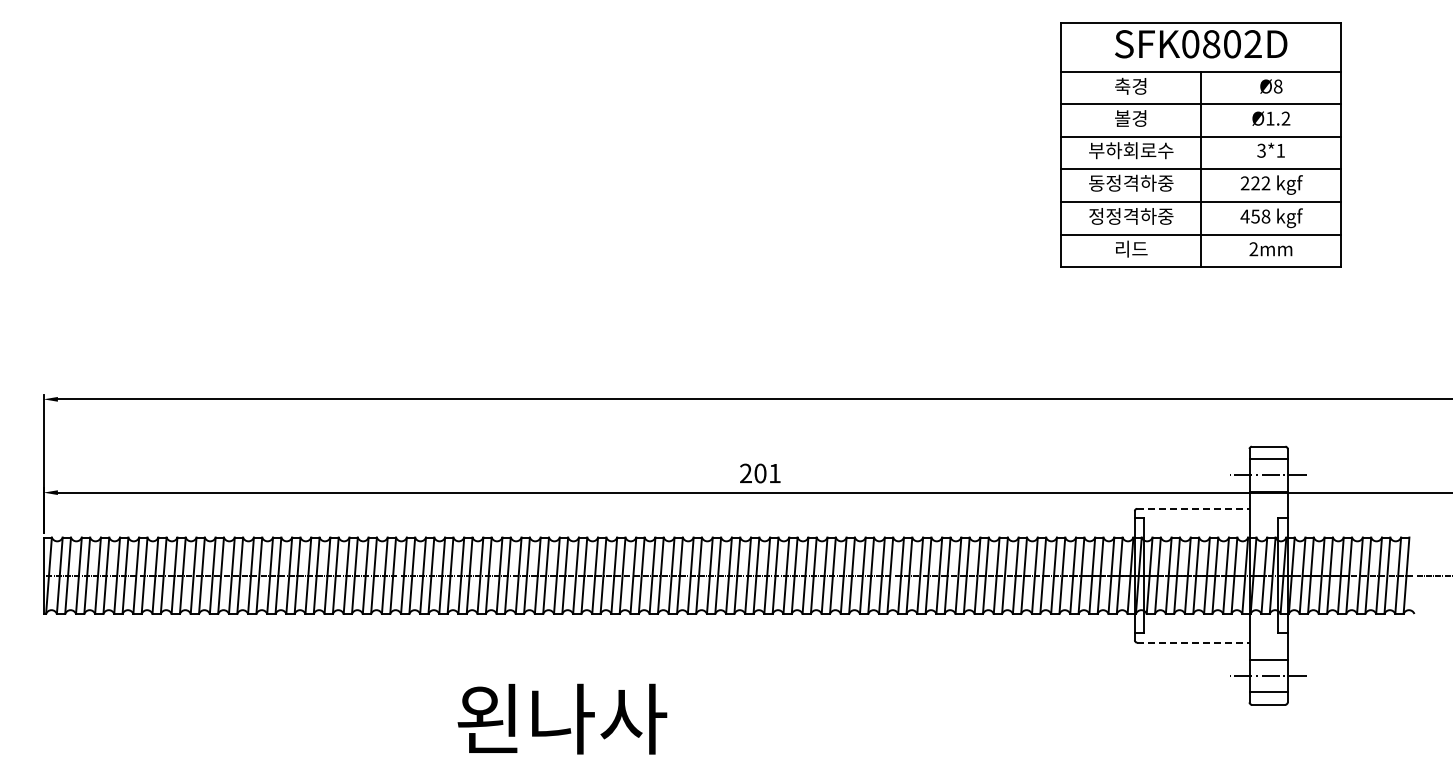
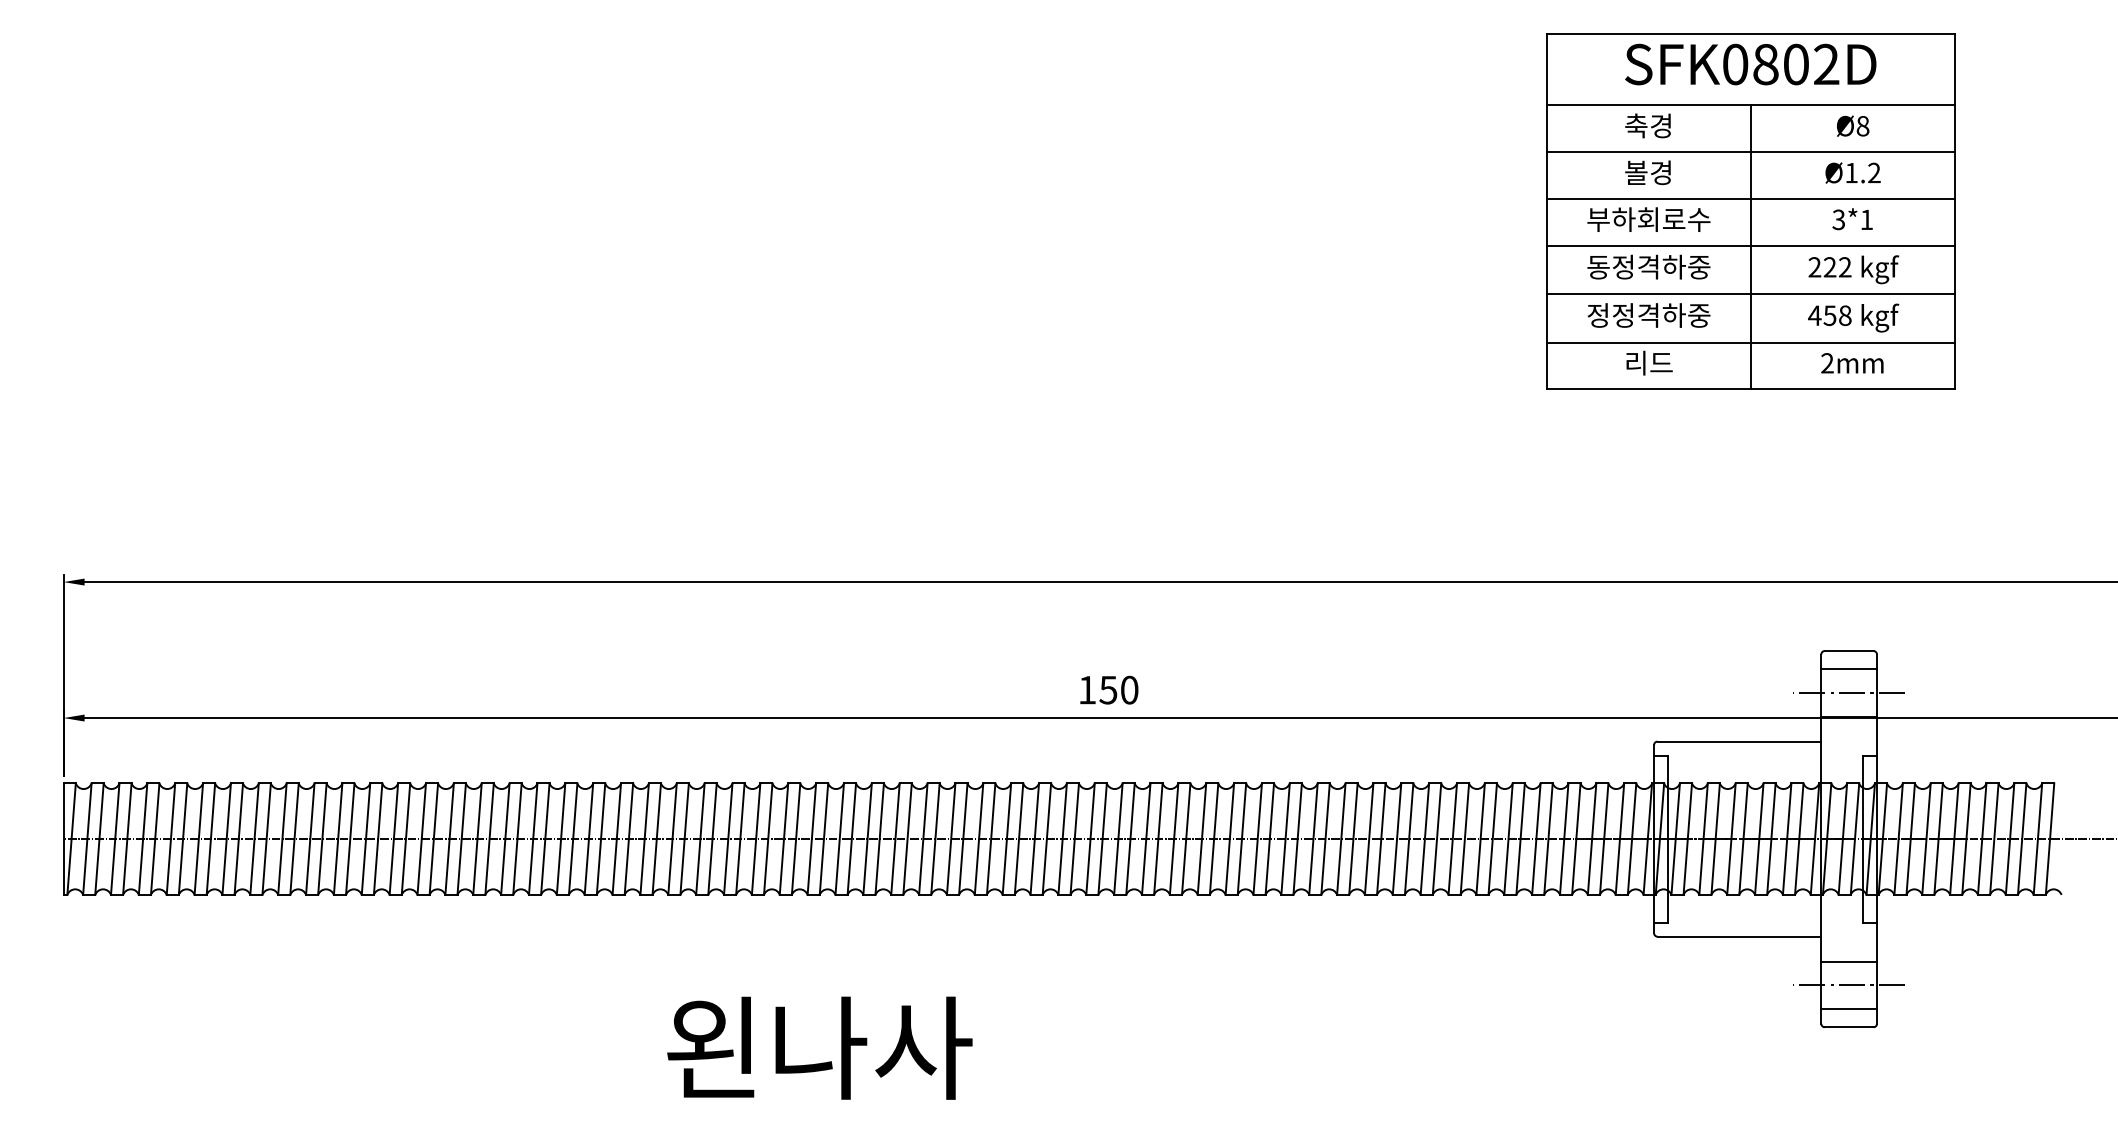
text: (760, 473) -> (1108, 690), 201 -> 150
line: (1193, 508) -> (1739, 741), dashed -> solid
line: (1193, 642) -> (1739, 936), dashed -> solid

